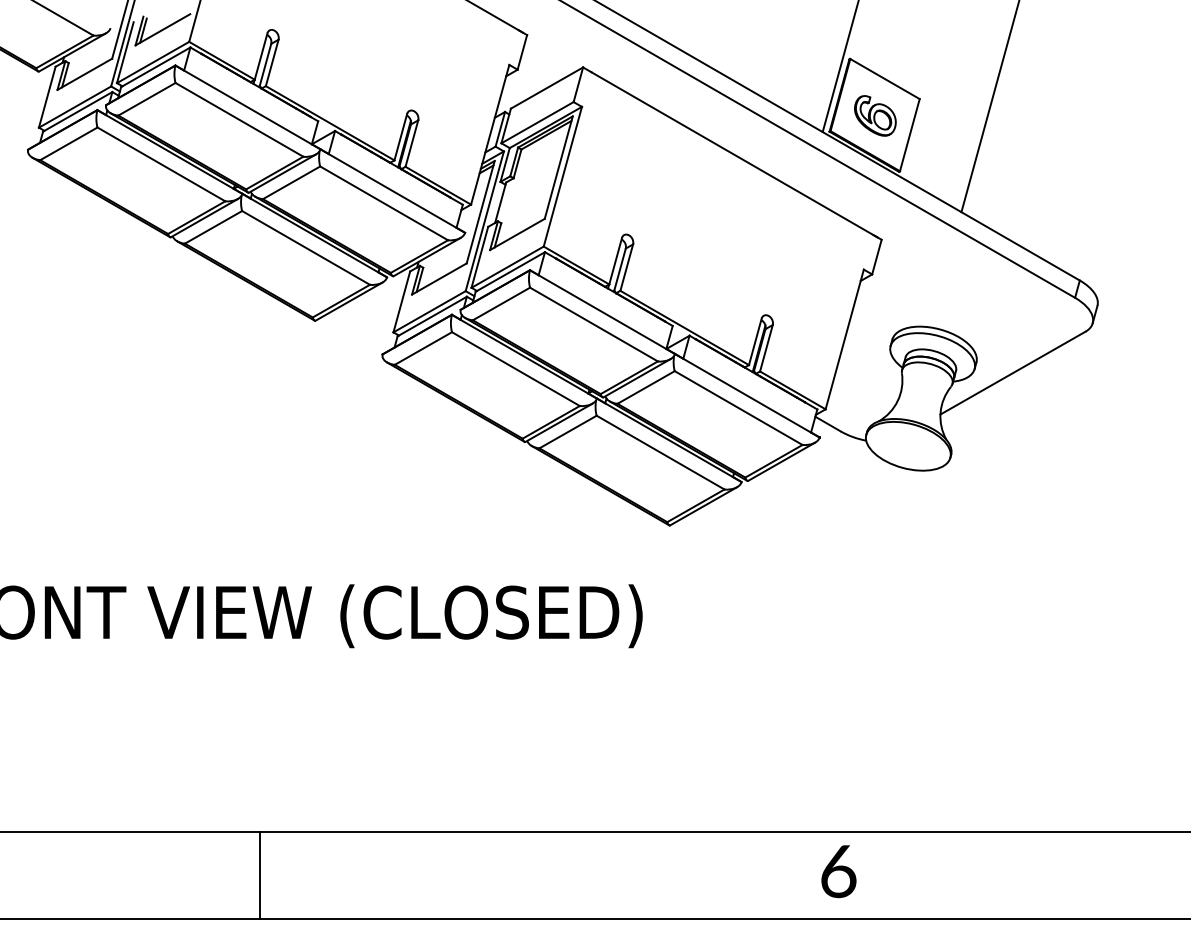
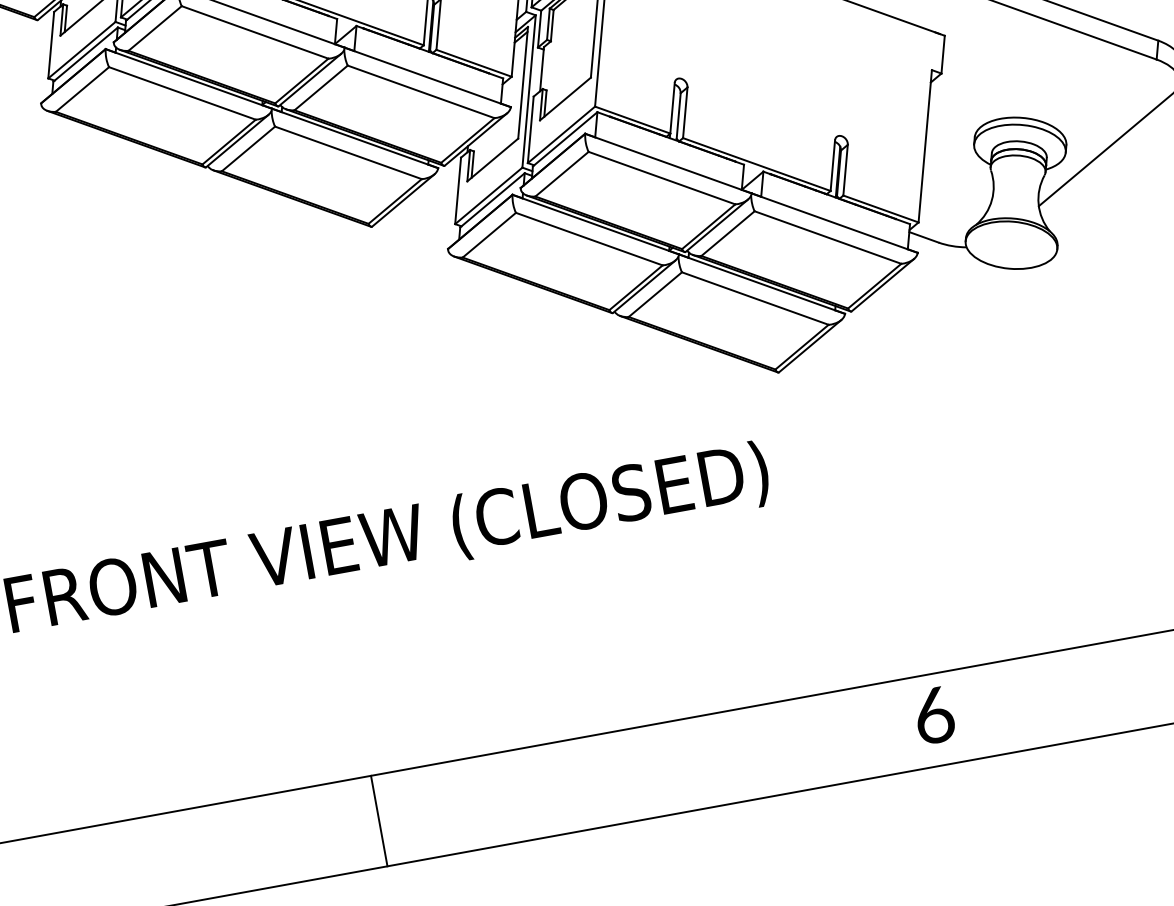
text: (838, 871) -> (934, 715), moved
line: (259, 875) -> (379, 820), moved

